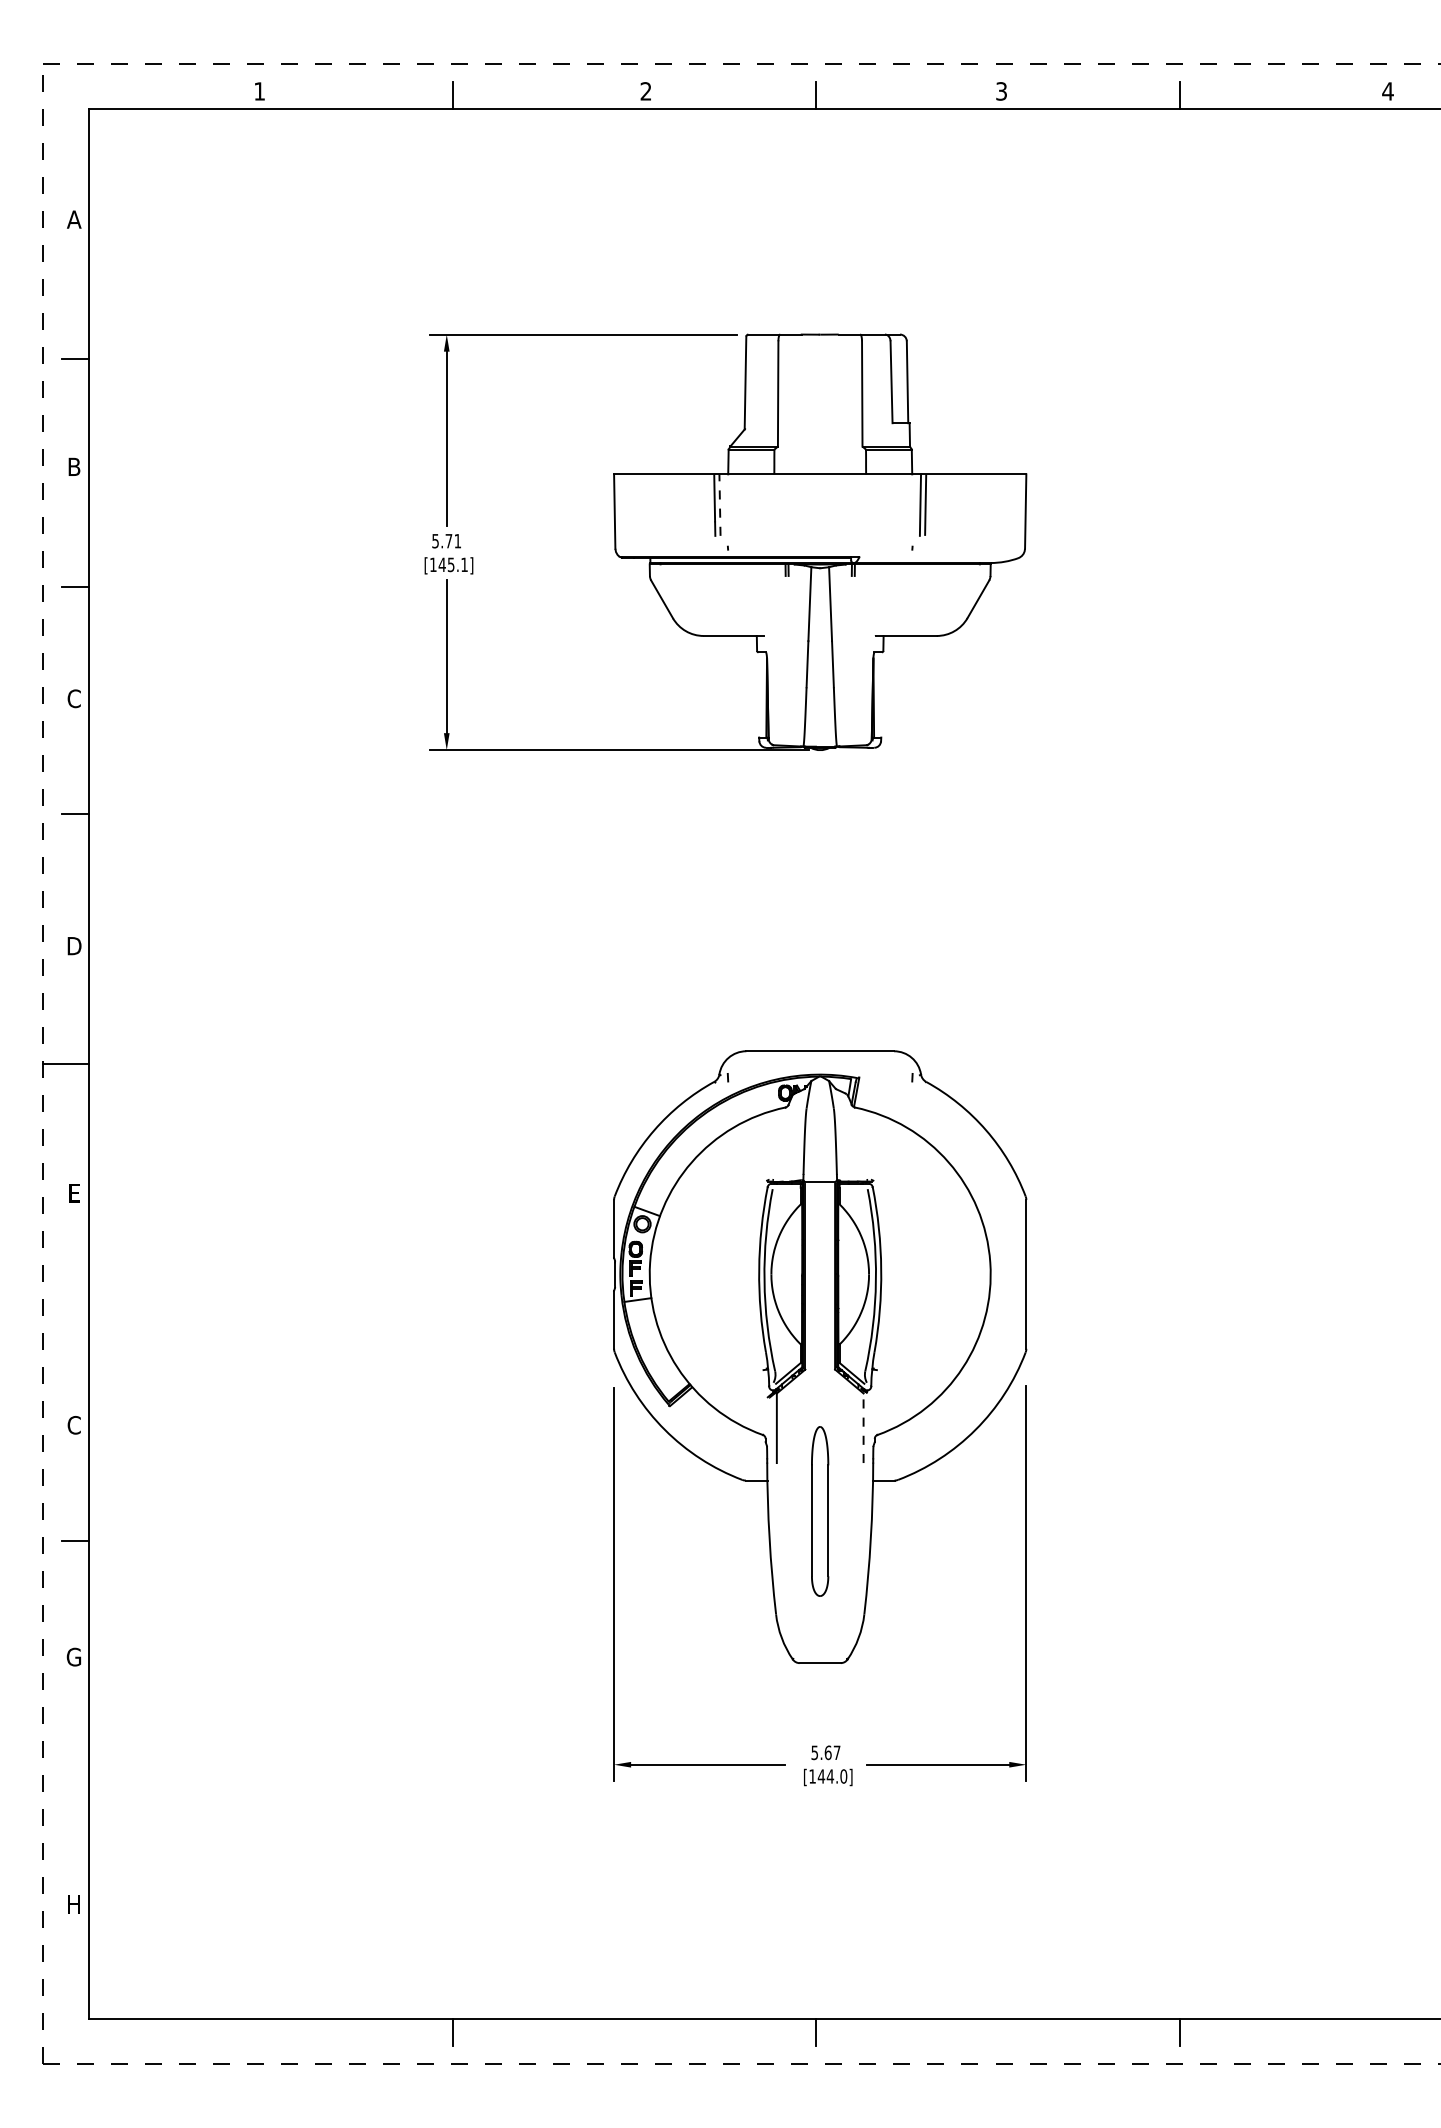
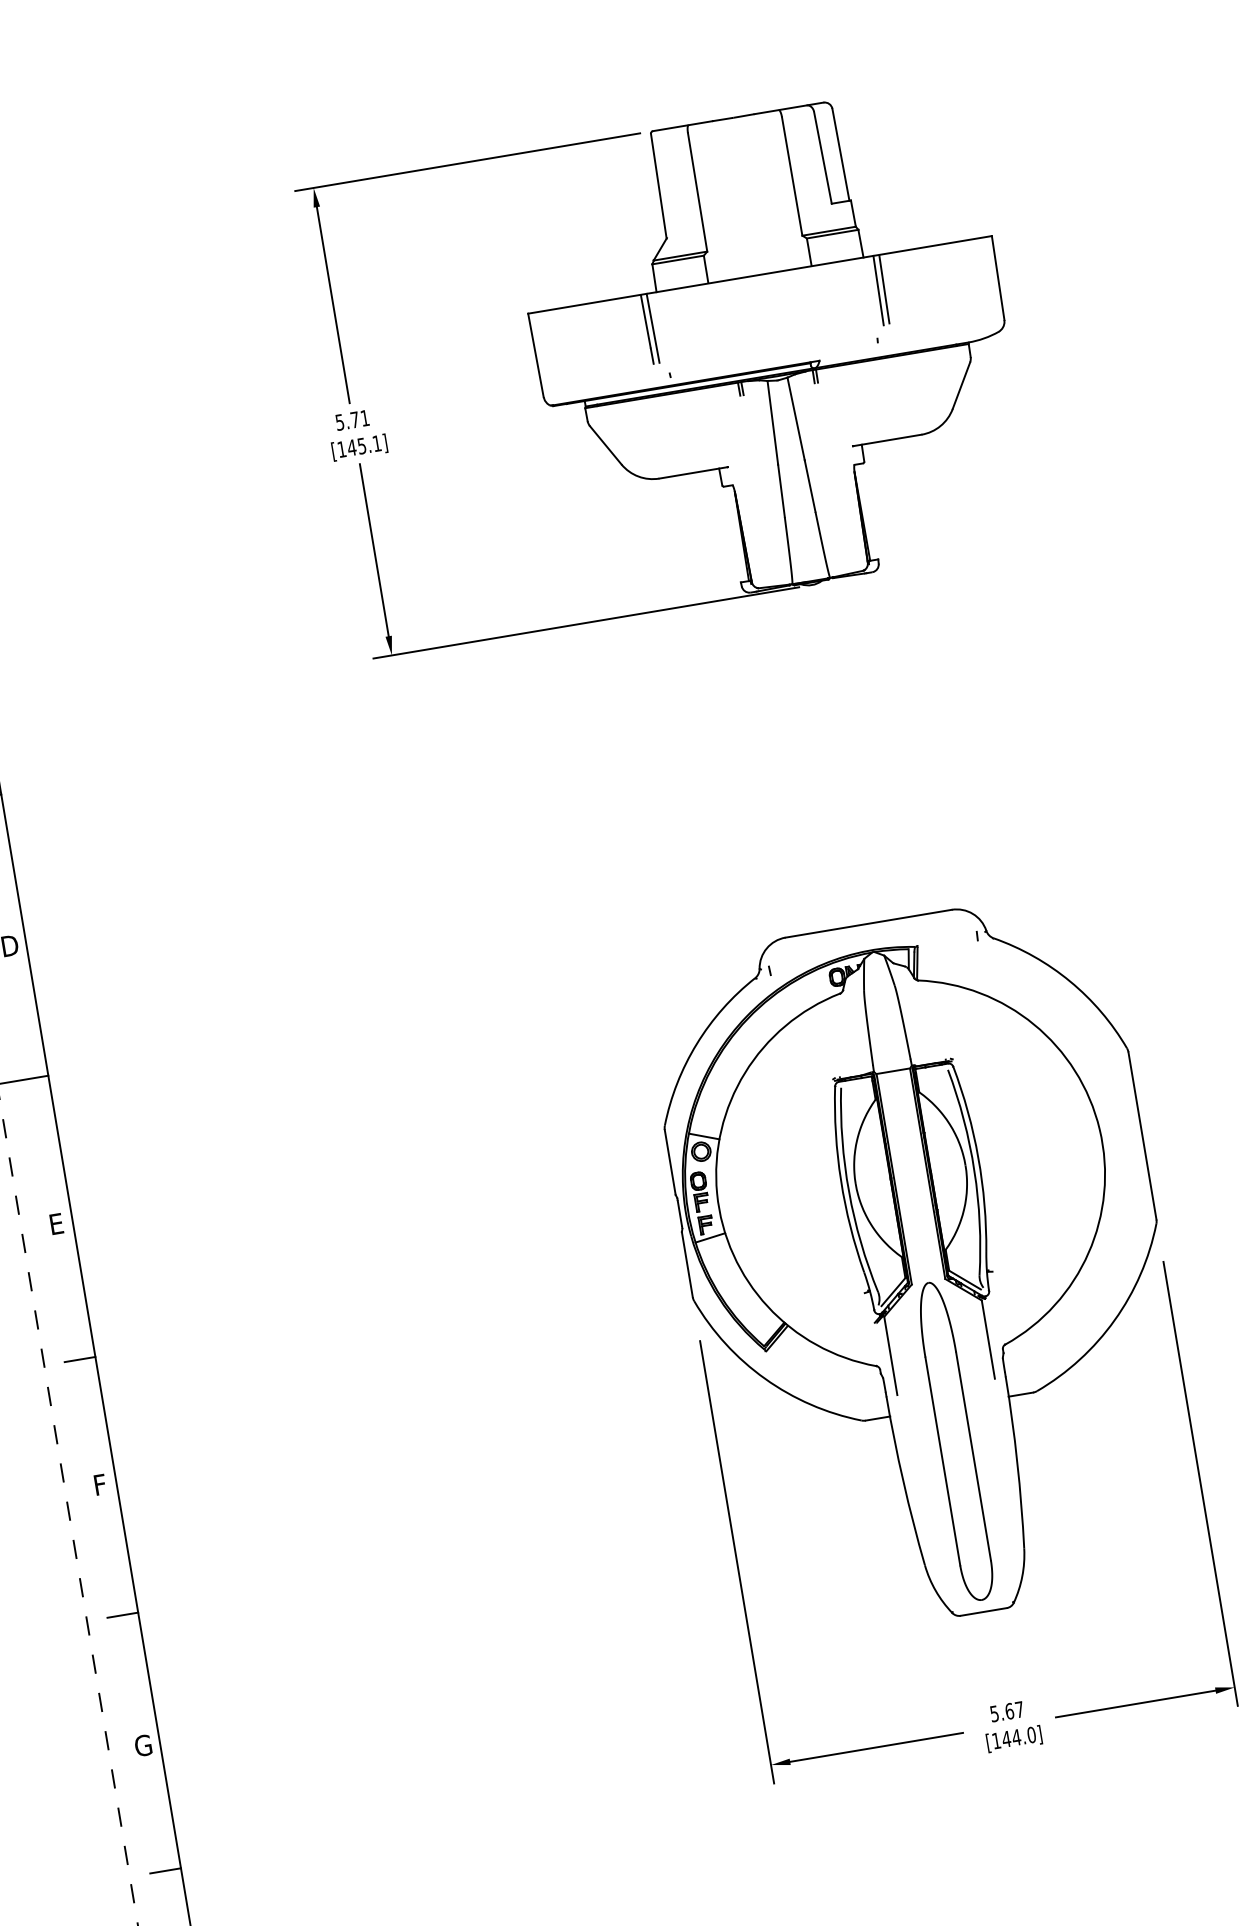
line: (719, 505) -> (652, 328), dashed -> solid
line: (74, 1314) -> (79, 1360), added
text: (73, 1425) -> (99, 1485), C -> F
line: (863, 1428) -> (988, 1339), dashed -> solid
part: (819, 1511) -> (954, 1441), size x1.67
line: (74, 1768) -> (164, 1870), added

